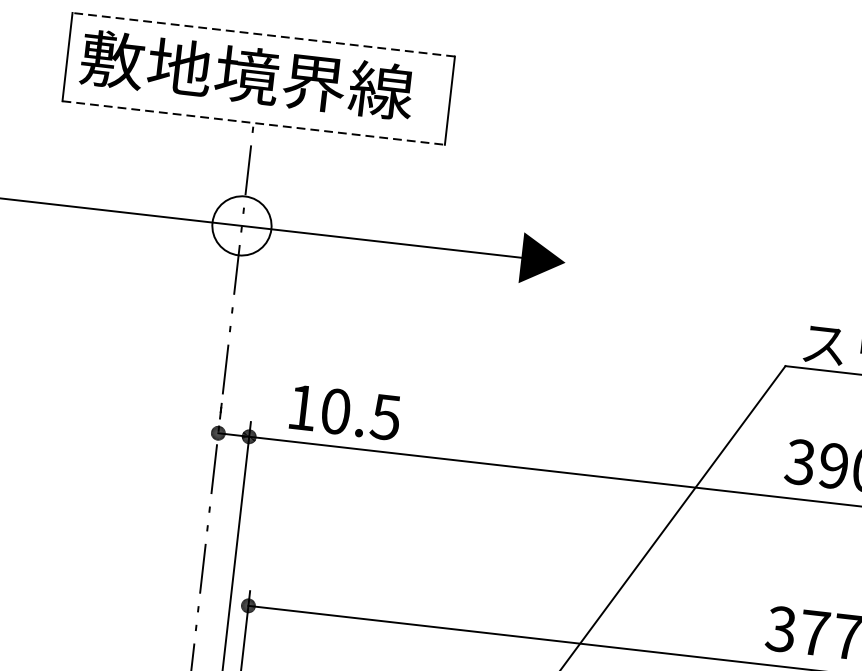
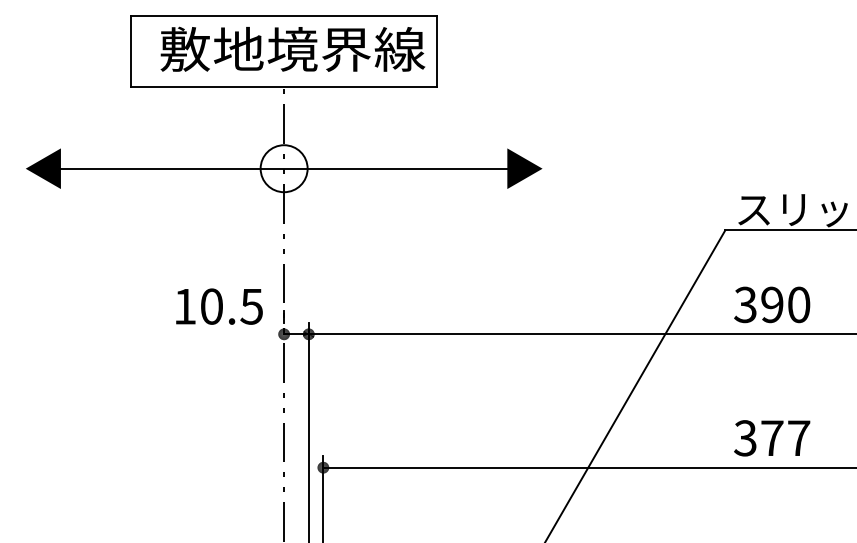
line: (264, 35) -> (284, 16), dashed -> solid
text: (247, 74) -> (292, 48), moved
line: (254, 123) -> (284, 86), dashed -> solid
text: (345, 412) -> (219, 306), moved

